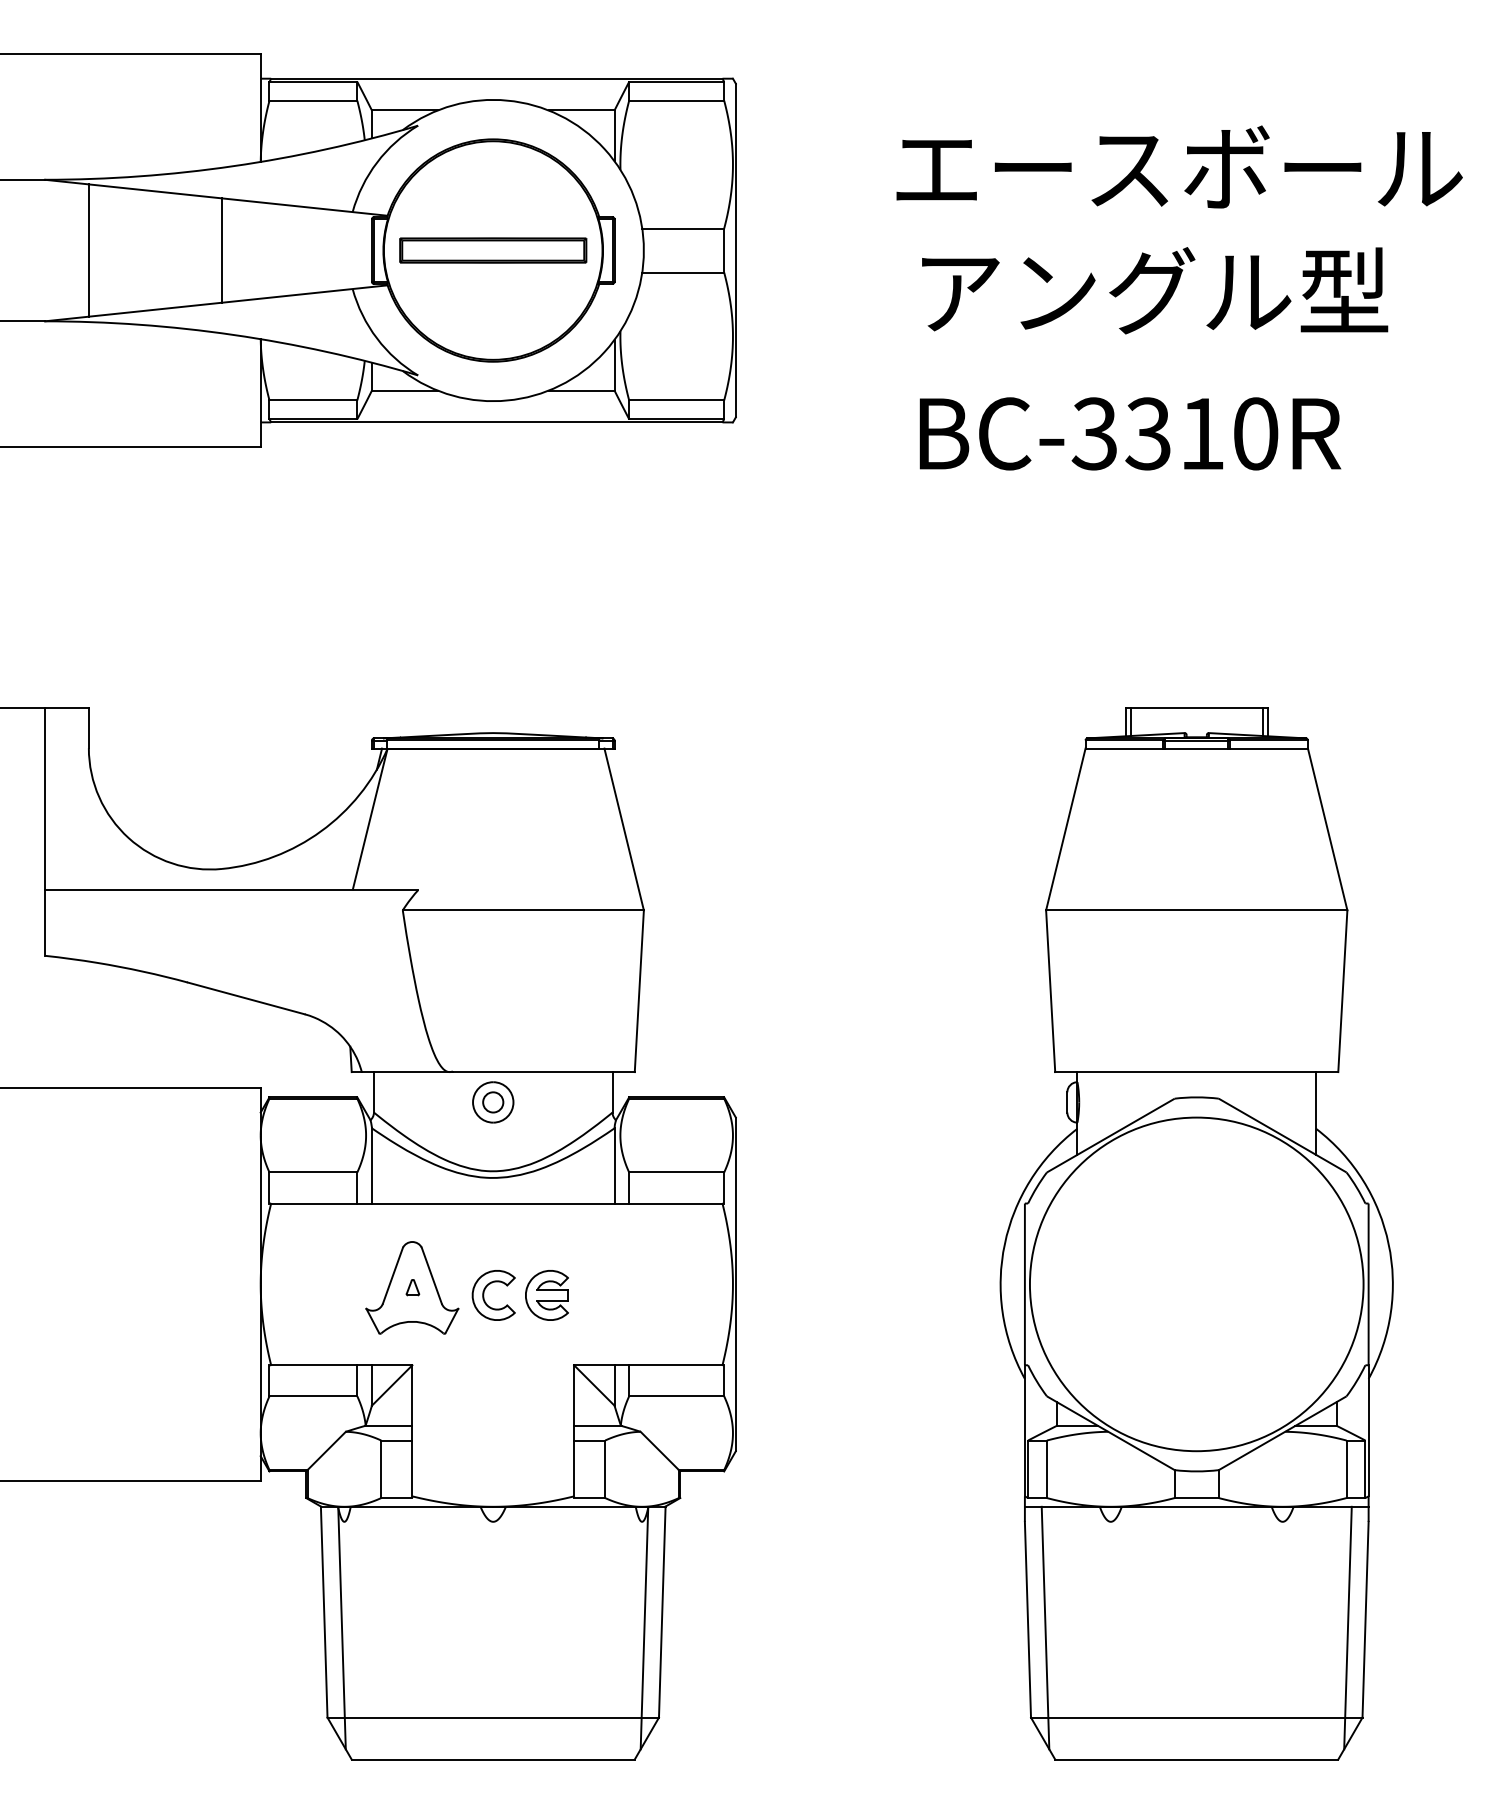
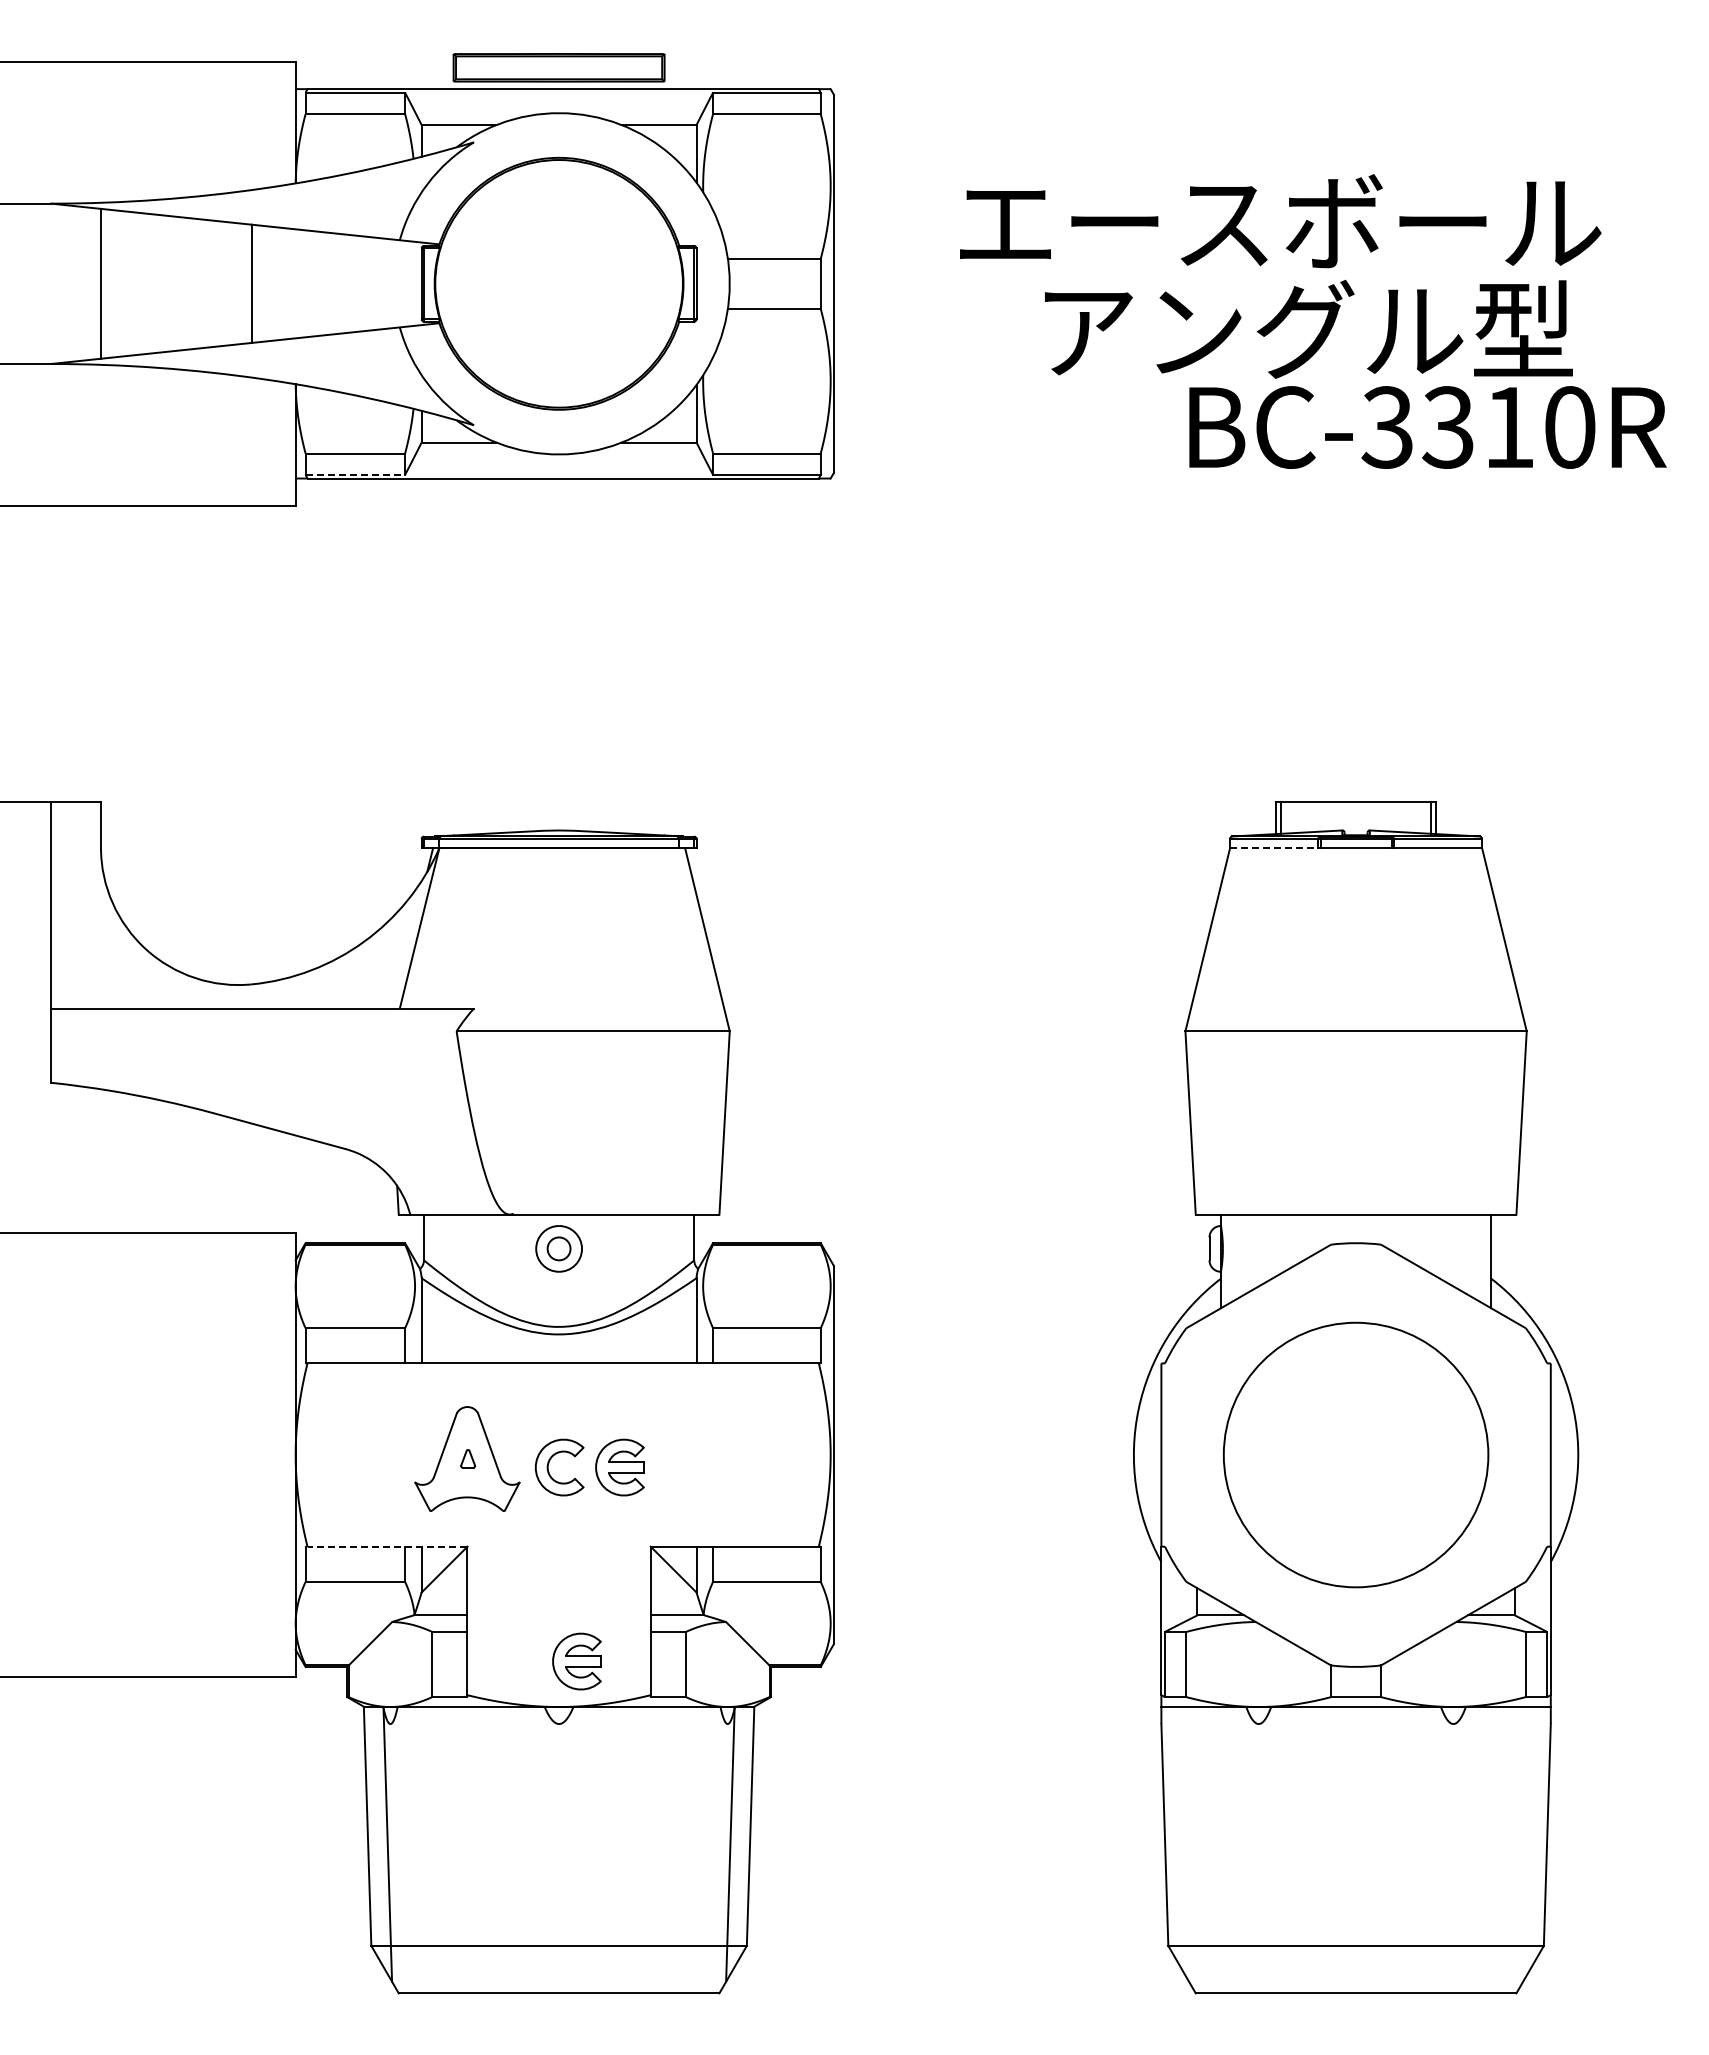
text: (1179, 167) -> (1280, 221), moved
part: (492, 250) -> (558, 67), moved
line: (313, 418) -> (355, 474), solid -> dashed
text: (1130, 433) -> (1427, 427), moved
line: (1124, 748) -> (1274, 848), solid -> dashed
circle: (1197, 1284) -> (1356, 1455), size x0.7
line: (341, 1365) -> (387, 1546), solid -> dashed
part: (508, 1466) -> (576, 1661), added
line: (1045, 1628) -> (1184, 1844), removed
line: (1348, 1628) -> (1527, 1844), removed

